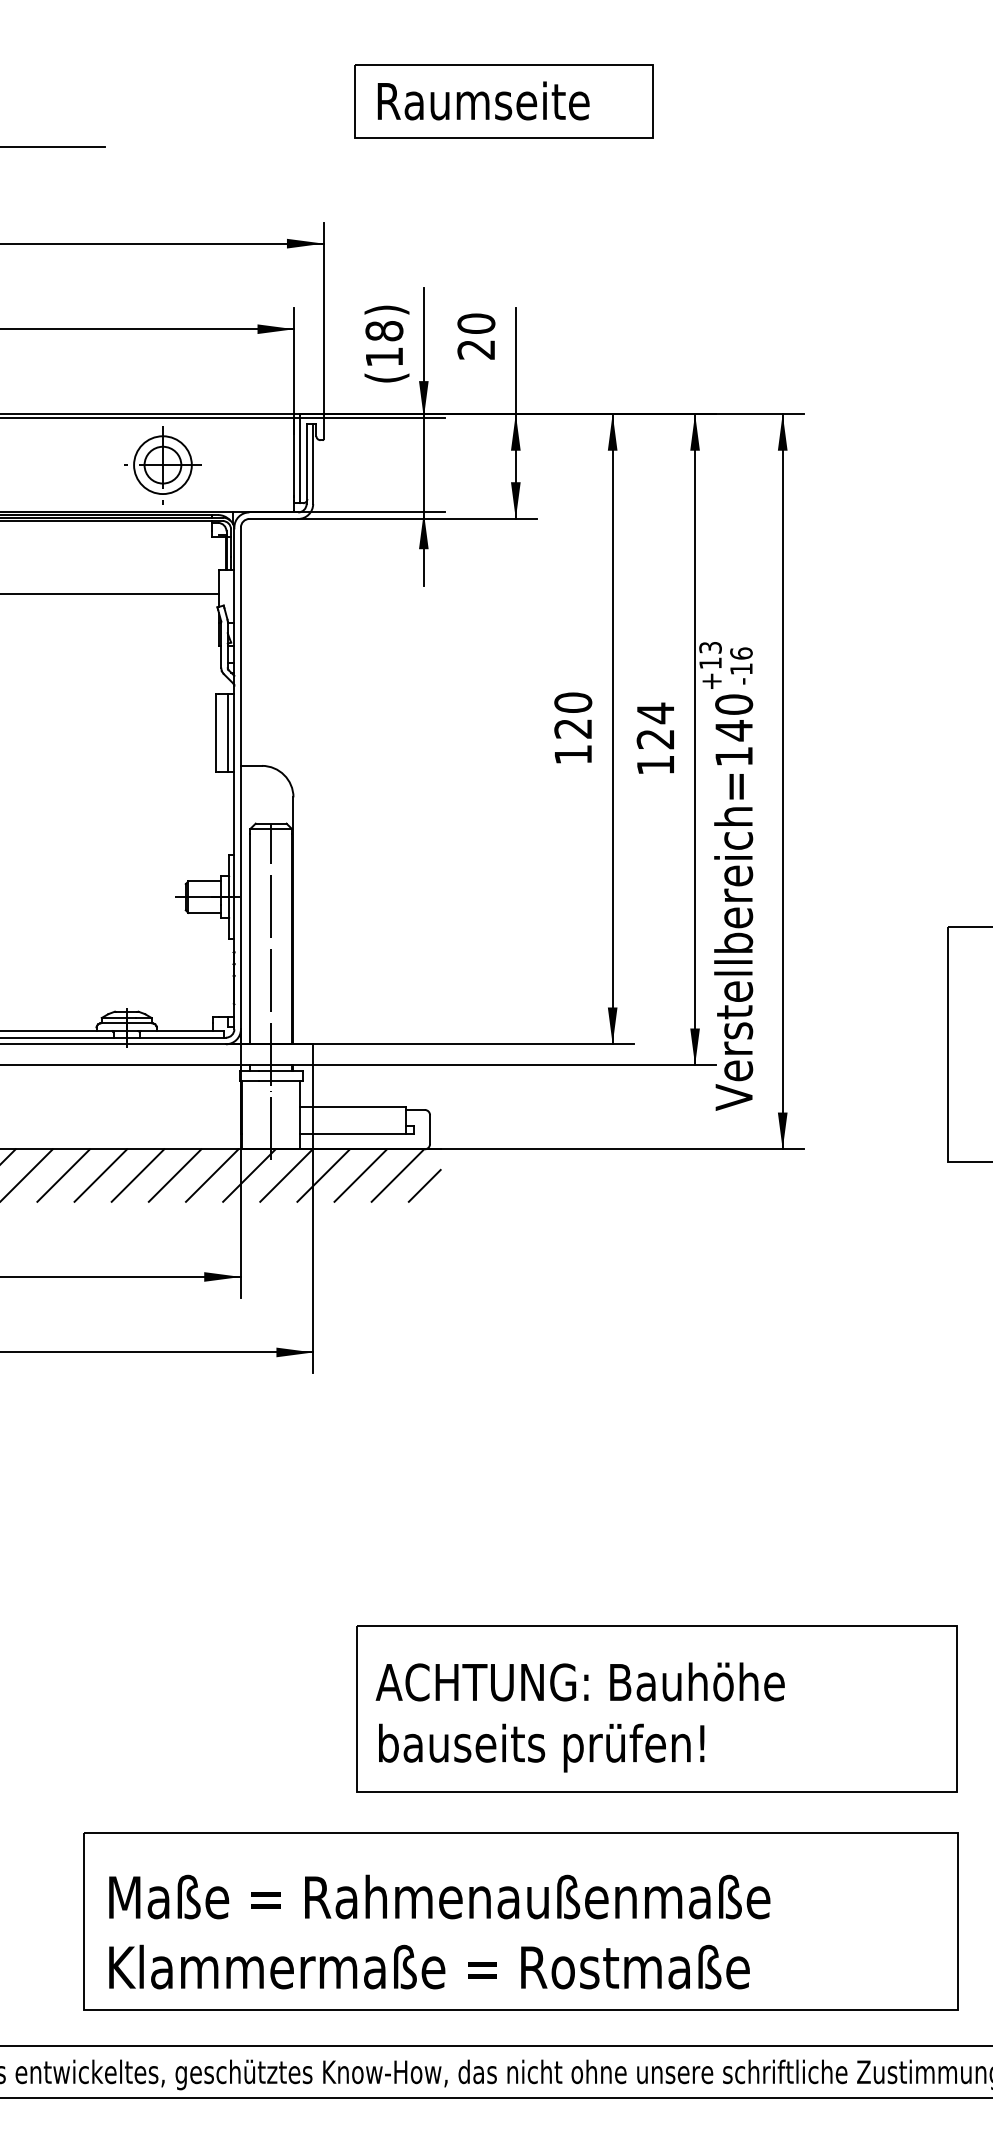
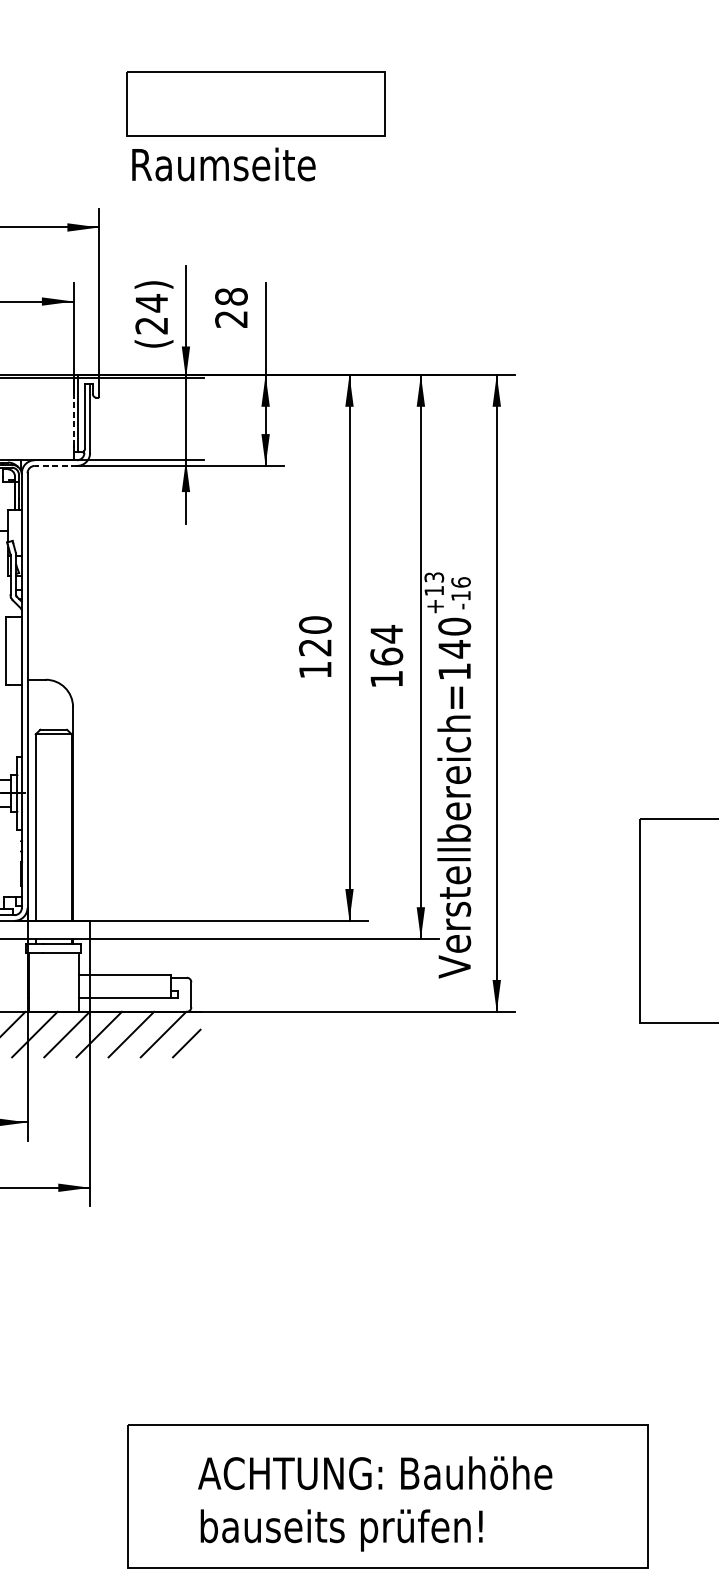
text: (483, 100) -> (223, 164), moved
text: (476, 323) -> (231, 296), 20 -> 28
text: (384, 343) -> (151, 313), 18 -> 24
line: (294, 465) -> (73, 419), solid -> dashed
line: (273, 519) -> (55, 466), solid -> dashed
line: (227, 732) -> (15, 650), removed
text: (655, 738) -> (386, 656), 124 -> 164
line: (271, 991) -> (54, 875), removed
text: (579, 1717) -> (374, 1503), moved

